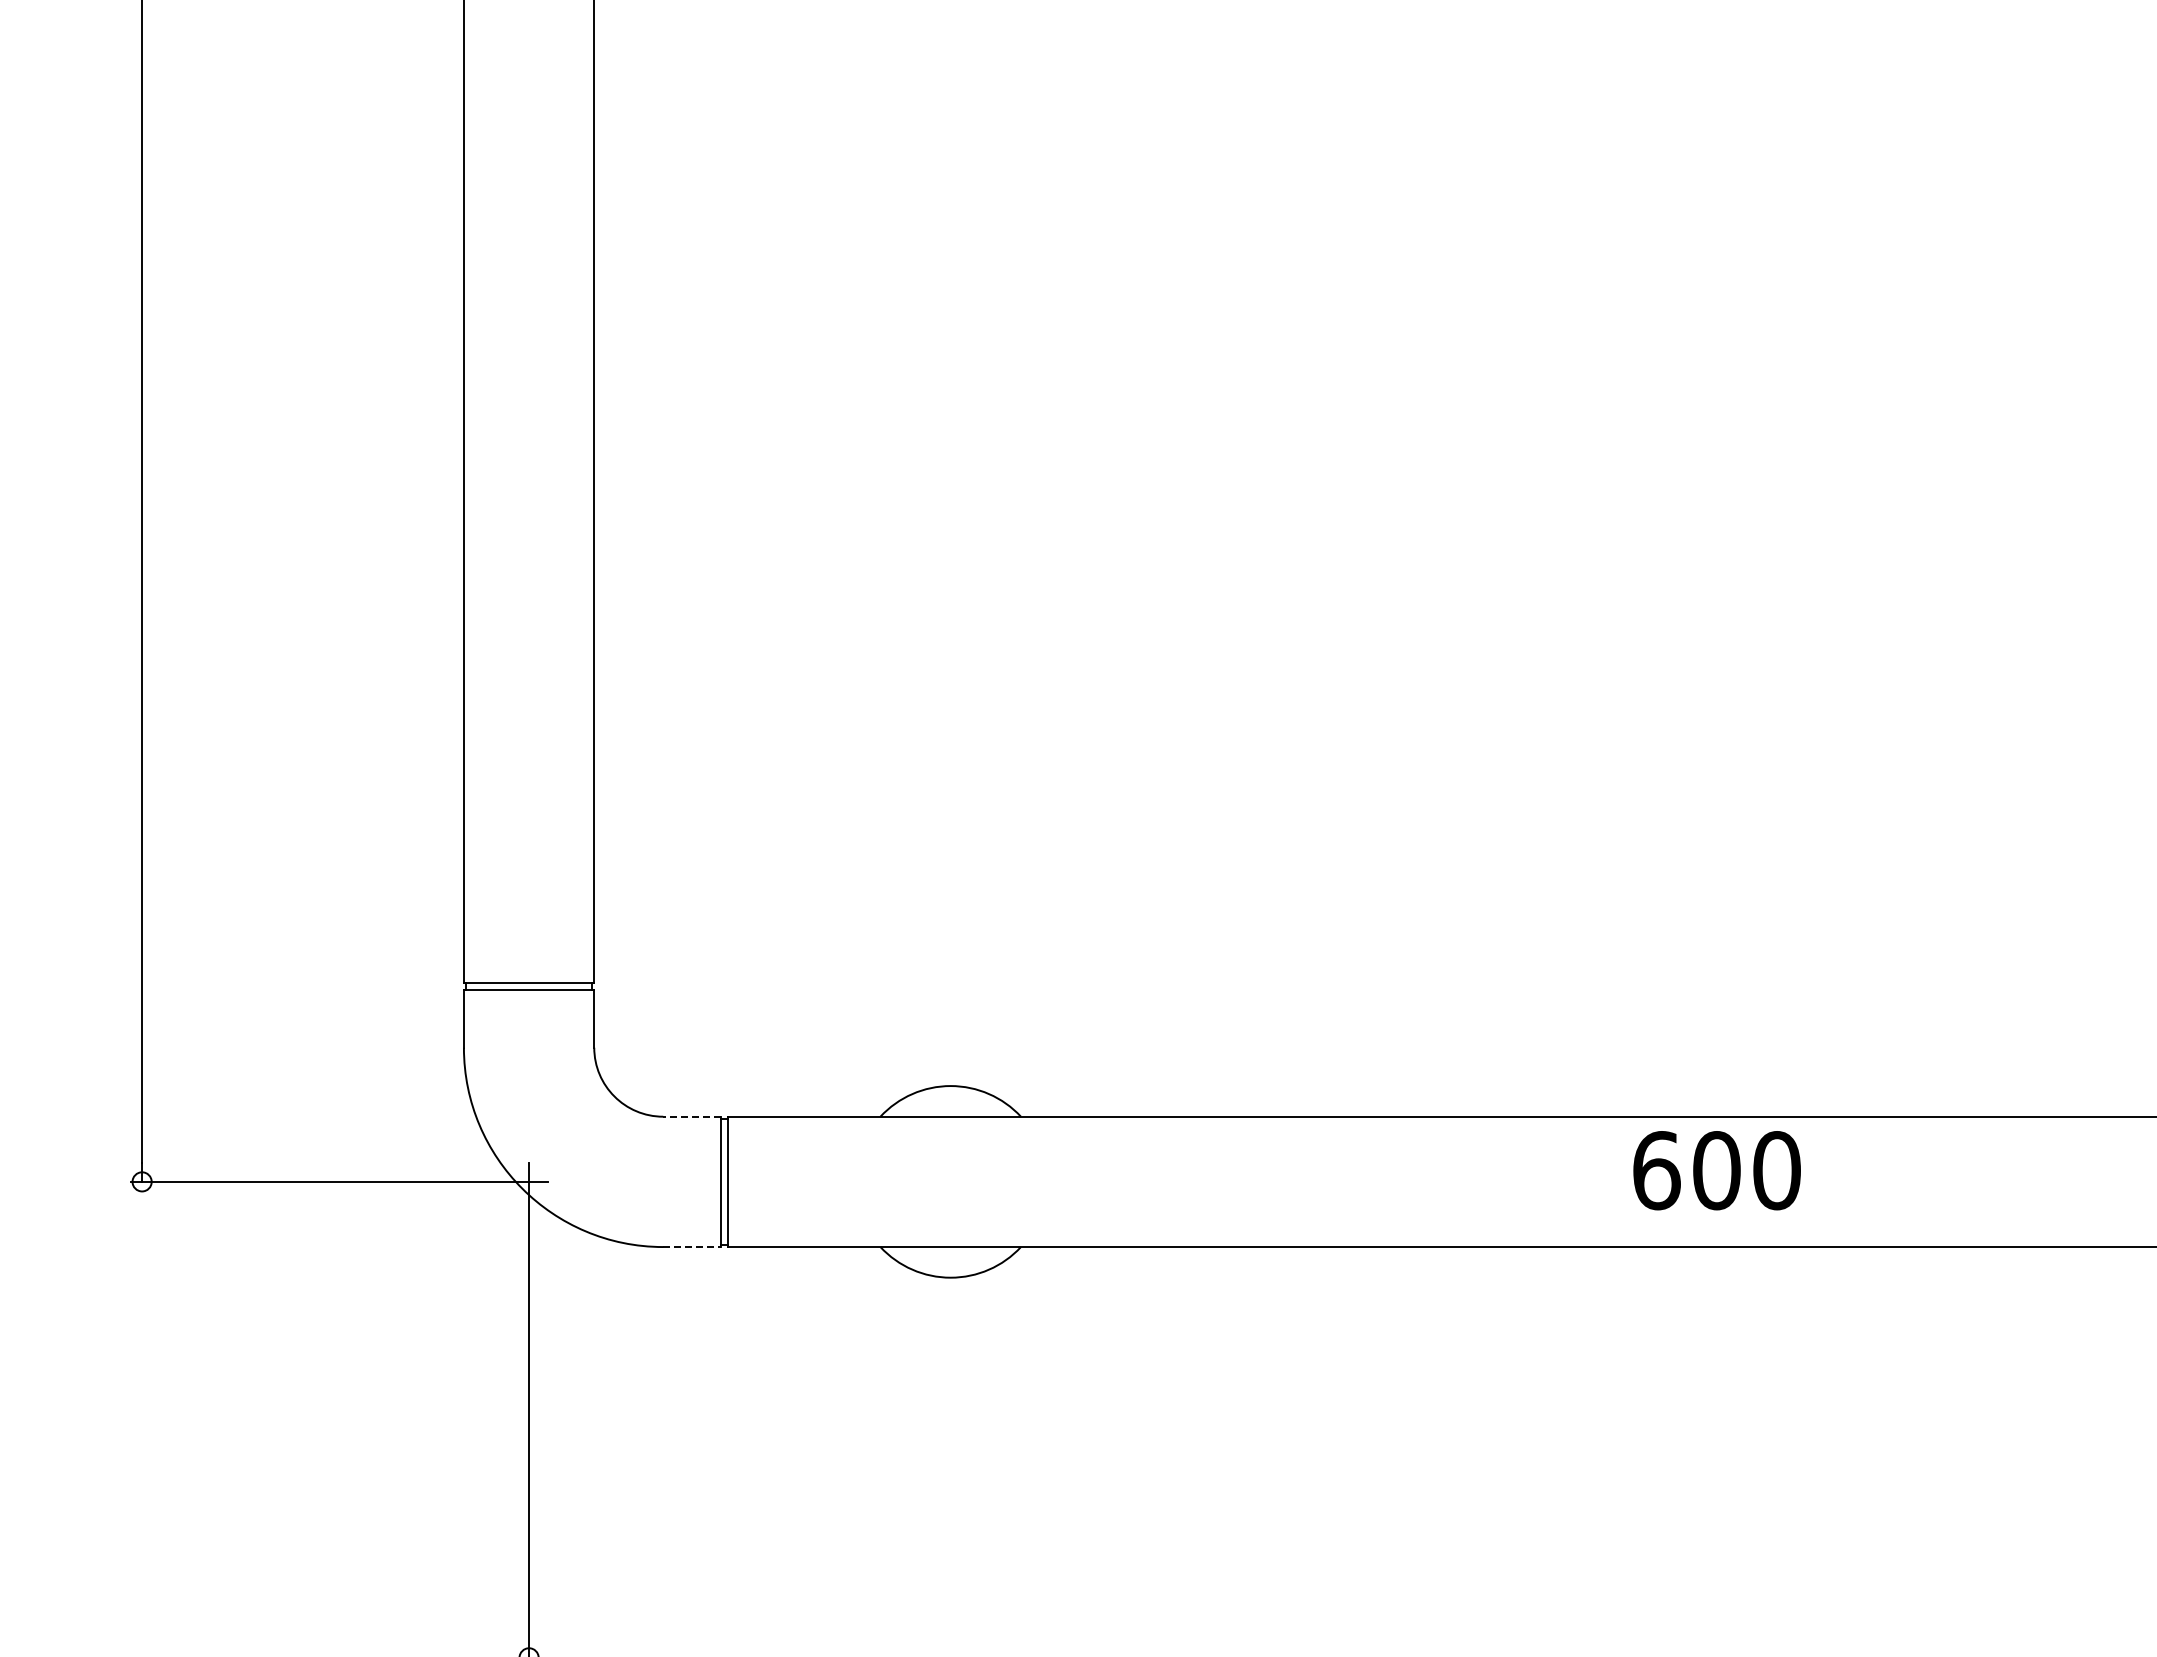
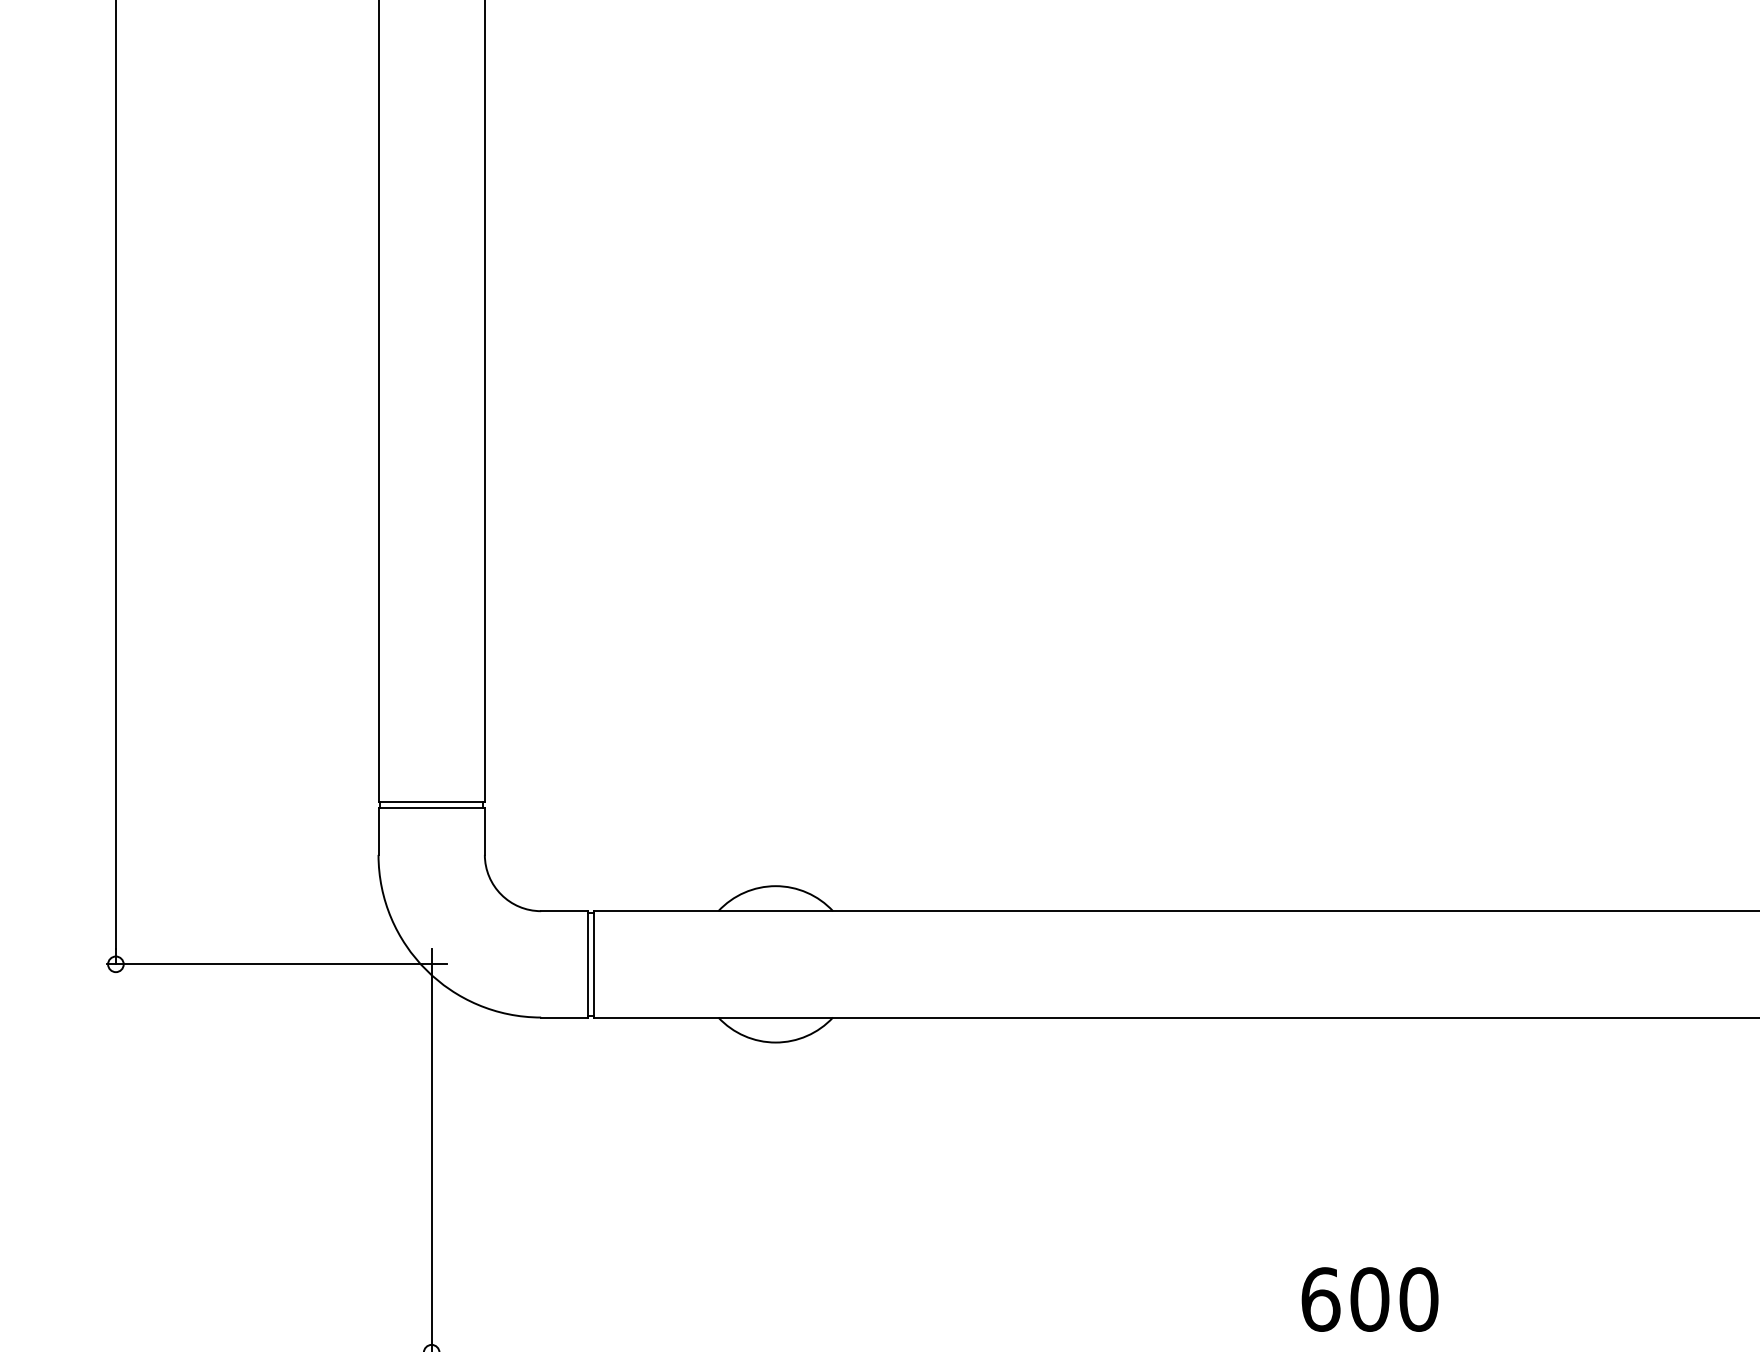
line: (692, 1116) -> (565, 911), dashed -> solid
text: (1716, 1170) -> (1369, 1299), moved
line: (692, 1247) -> (565, 1017), dashed -> solid

